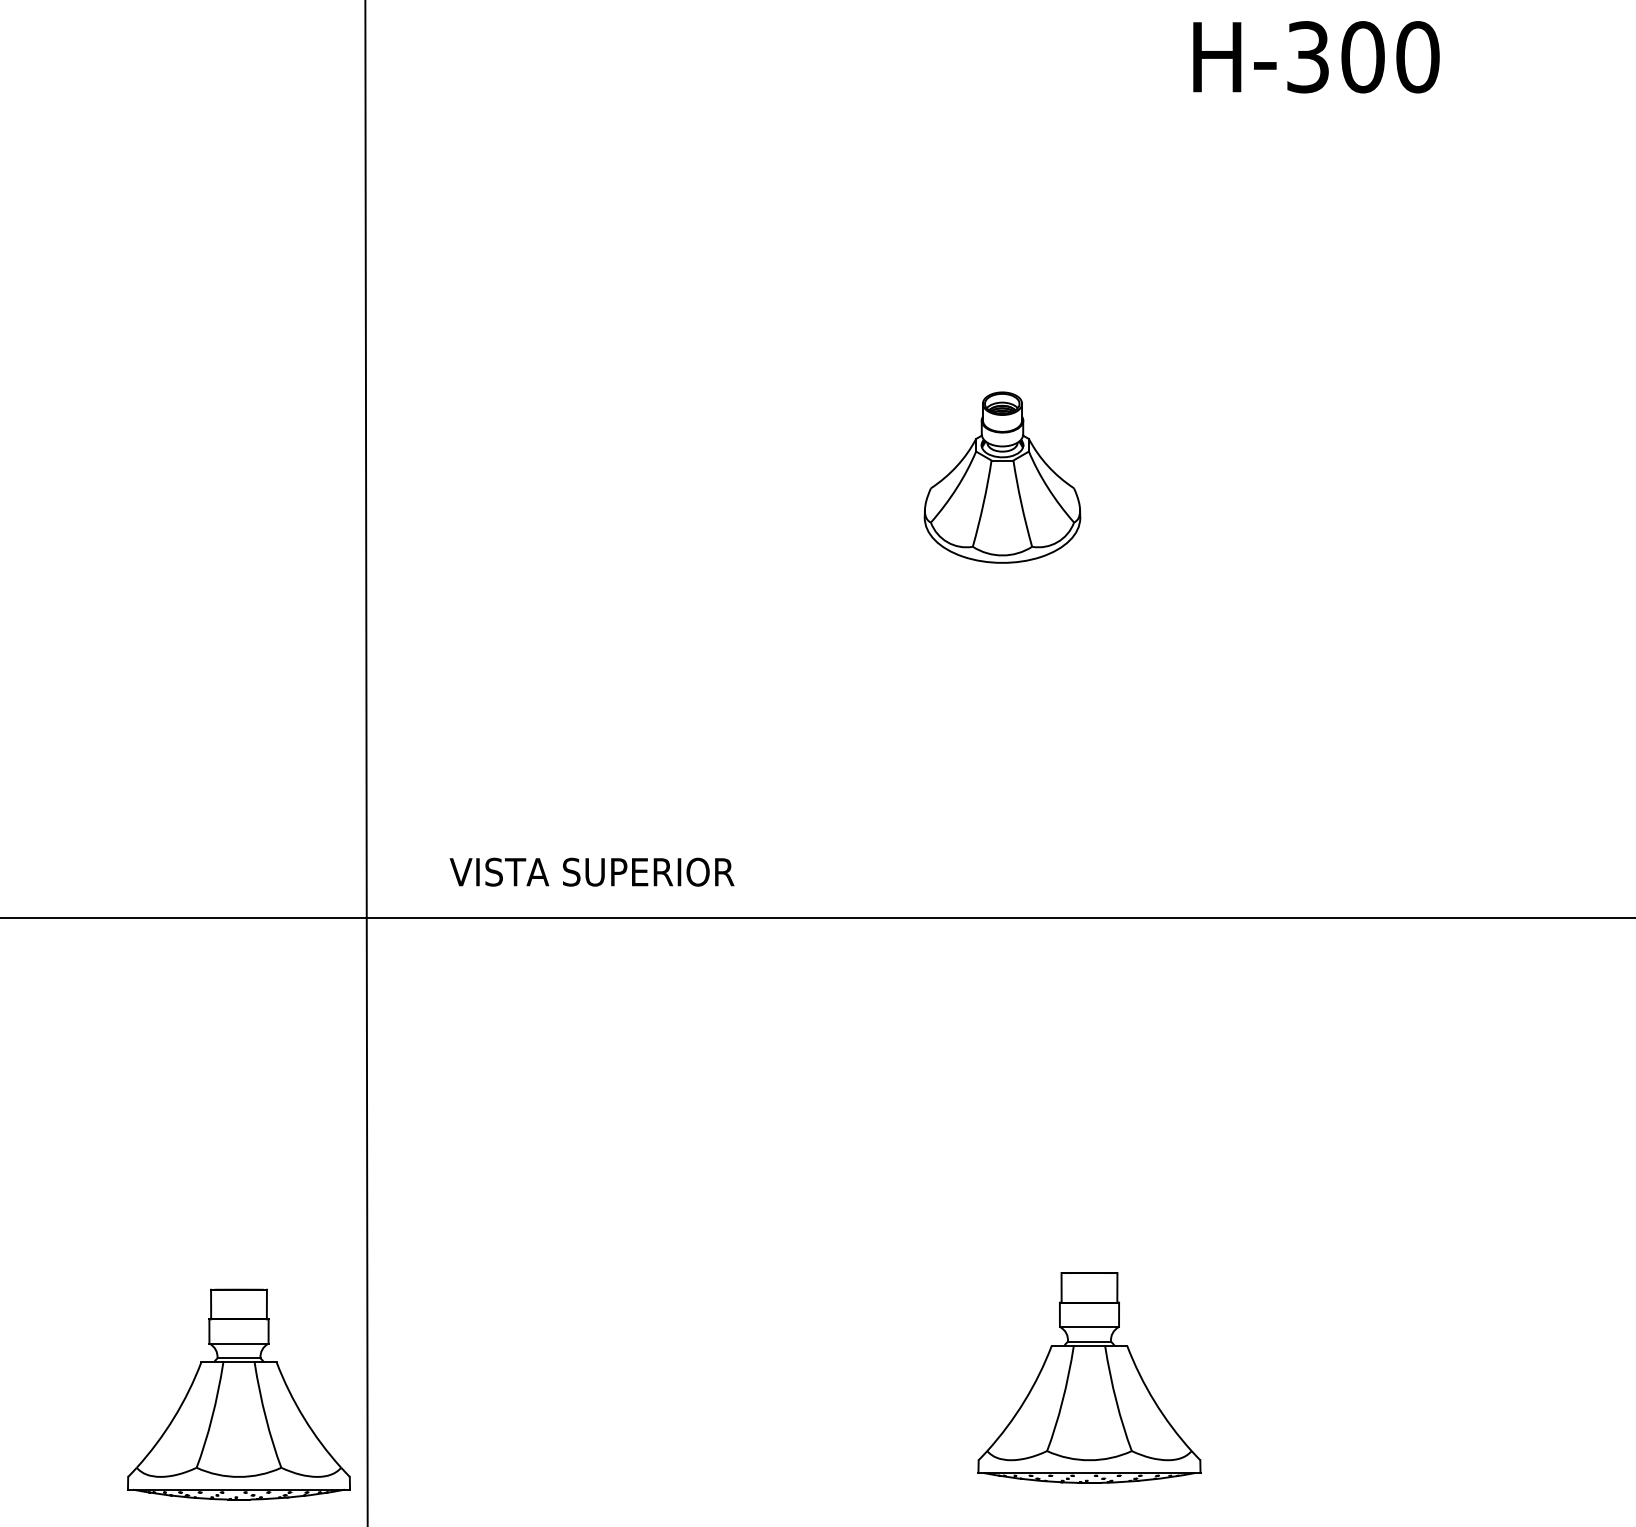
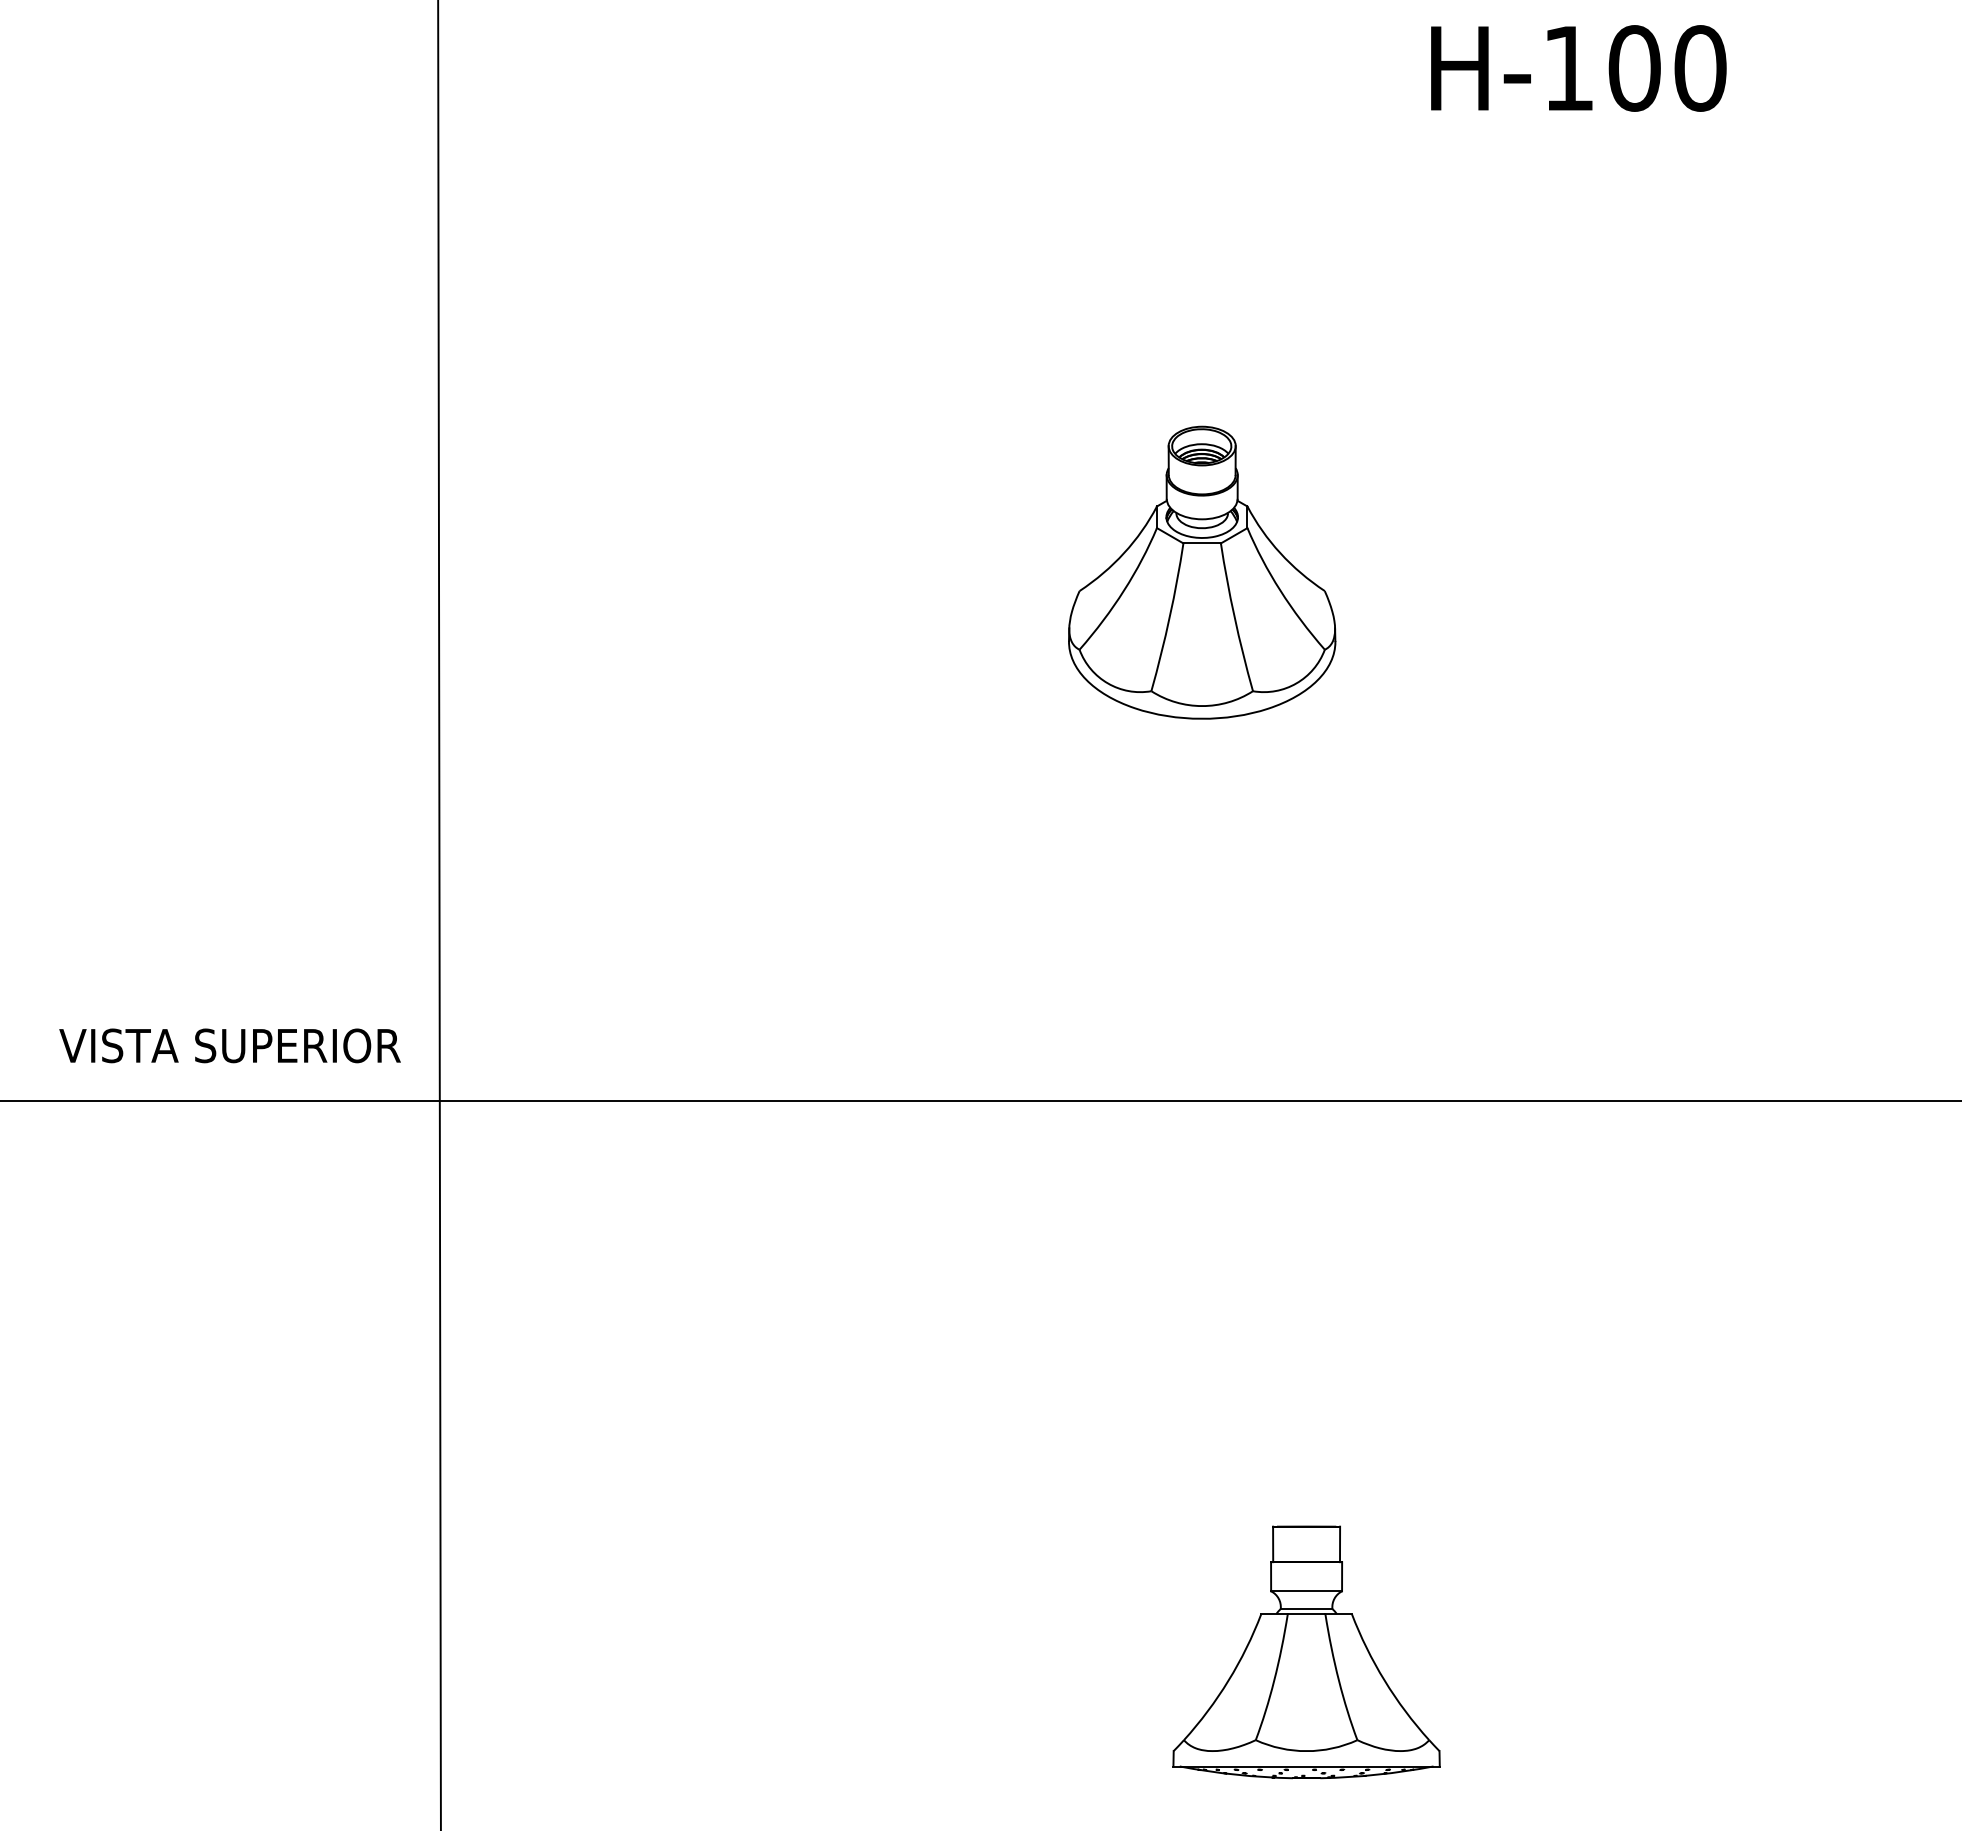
text: (1307, 57) -> (1568, 68), H-300 -> H-100
part: (1002, 477) -> (1202, 572), size x1.43
text: (591, 871) -> (229, 1045), moved
part: (238, 1394) -> (286, 1672), removed

